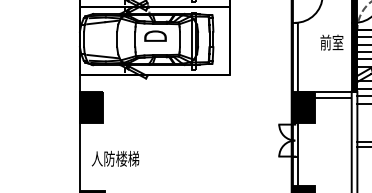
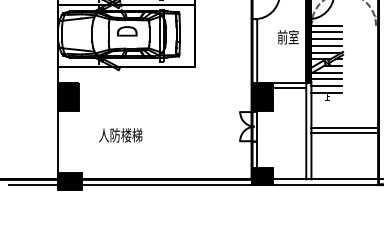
text: (115, 159) -> (120, 135), moved

